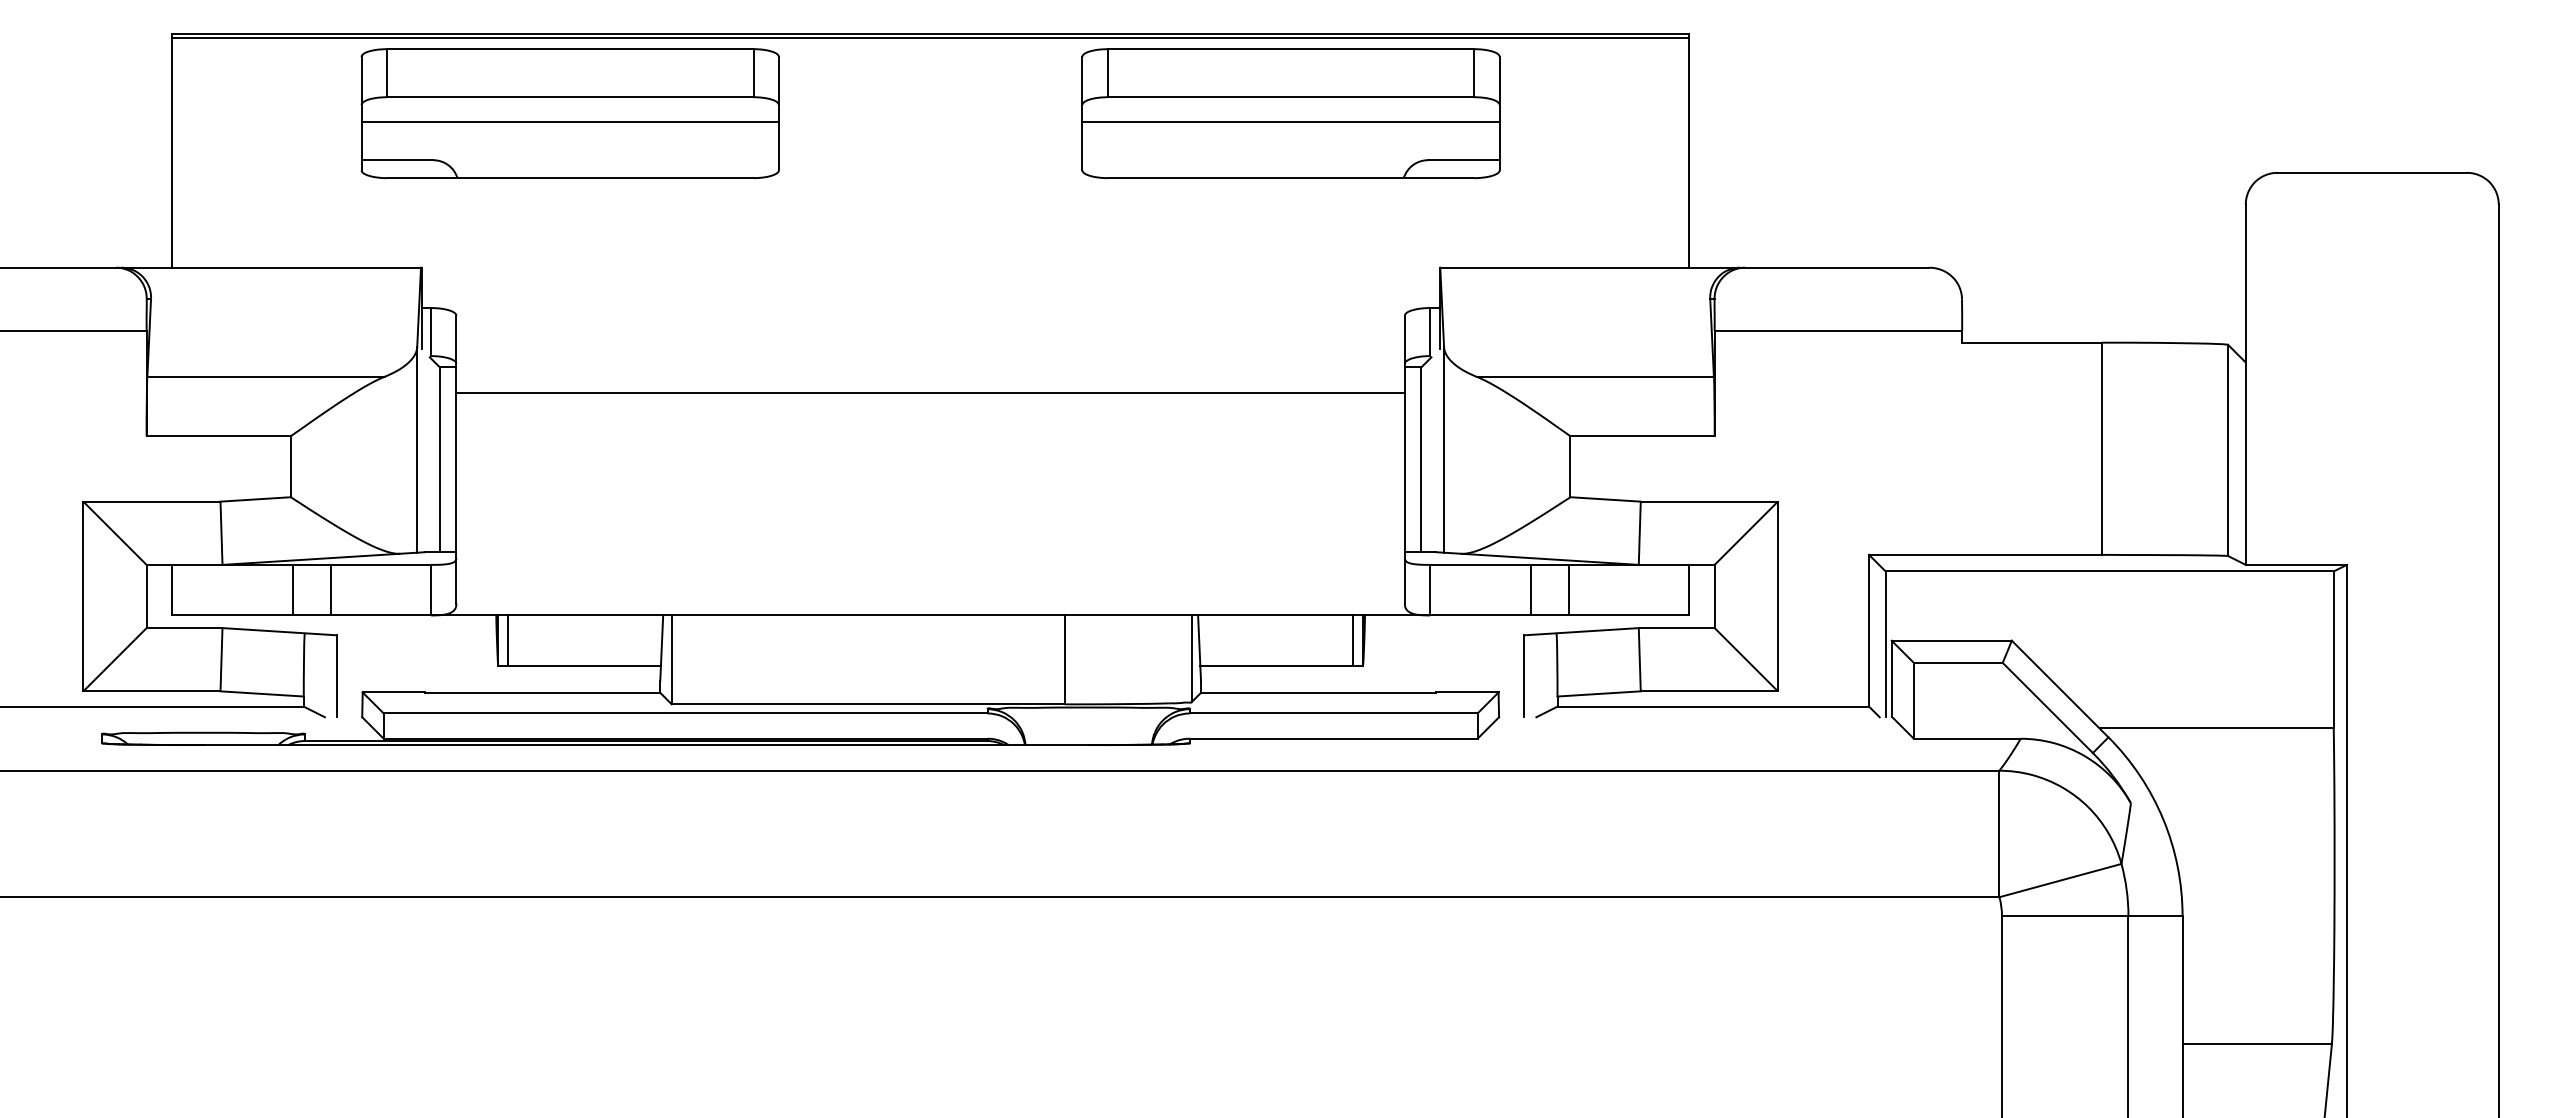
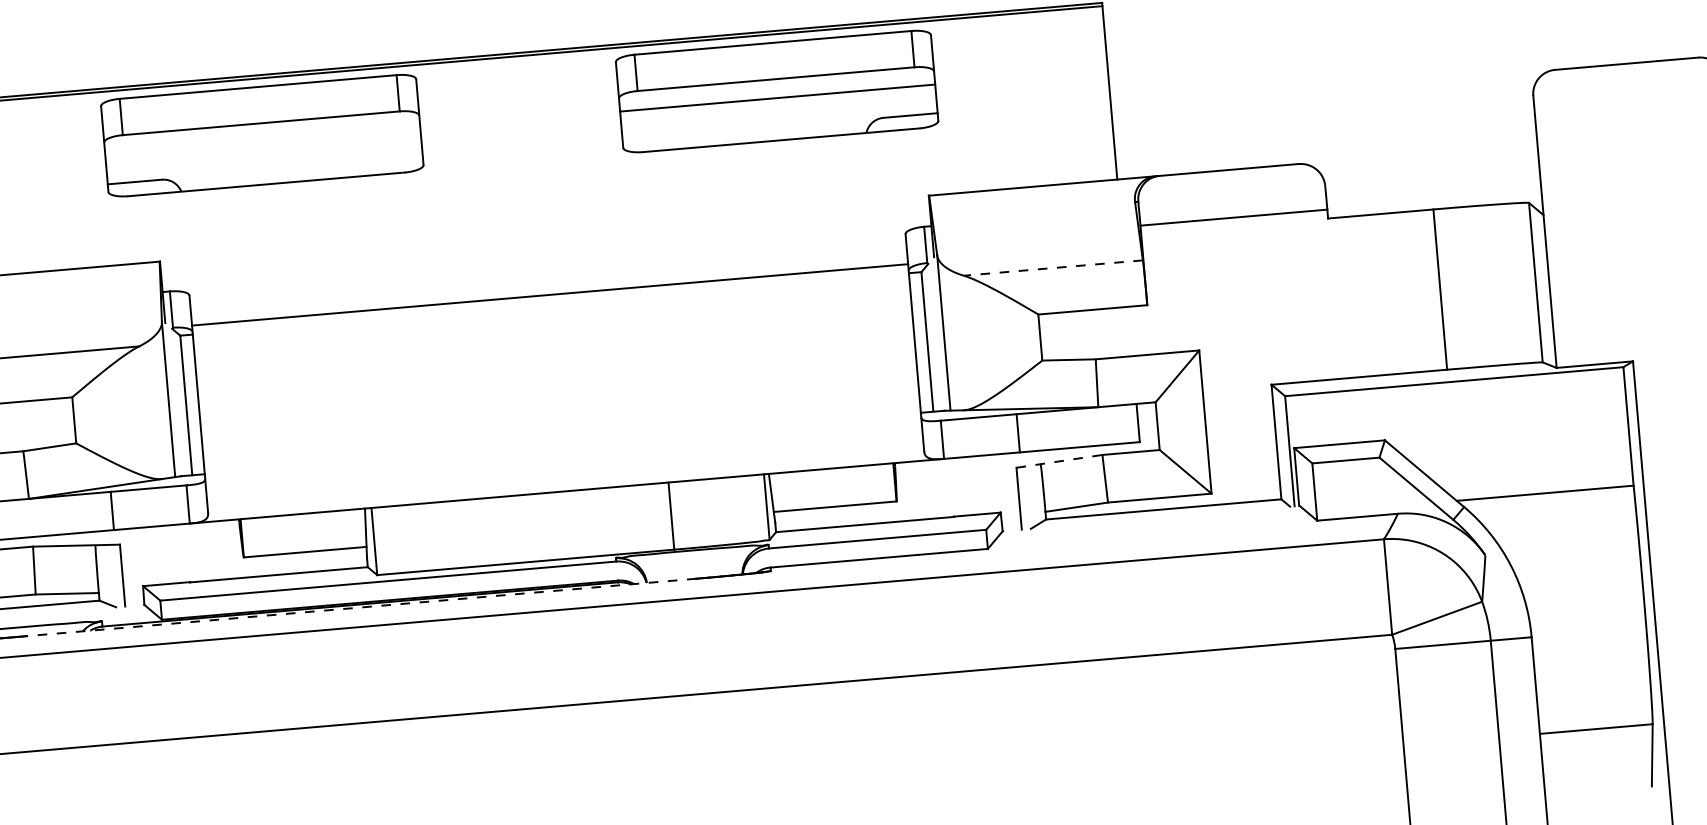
part: (1290, 113) -> (776, 91), moved
line: (569, 122) -> (262, 142), removed
line: (1595, 376) -> (1053, 267), solid -> dashed
line: (930, 393) -> (550, 294), moved
line: (292, 589) -> (83, 512), removed
line: (1568, 589) -> (1046, 430), removed
line: (1582, 631) -> (1060, 461), solid -> dashed
line: (508, 640) -> (249, 537), removed
line: (1352, 640) -> (887, 482), removed
line: (647, 745) -> (361, 607), solid -> dashed

